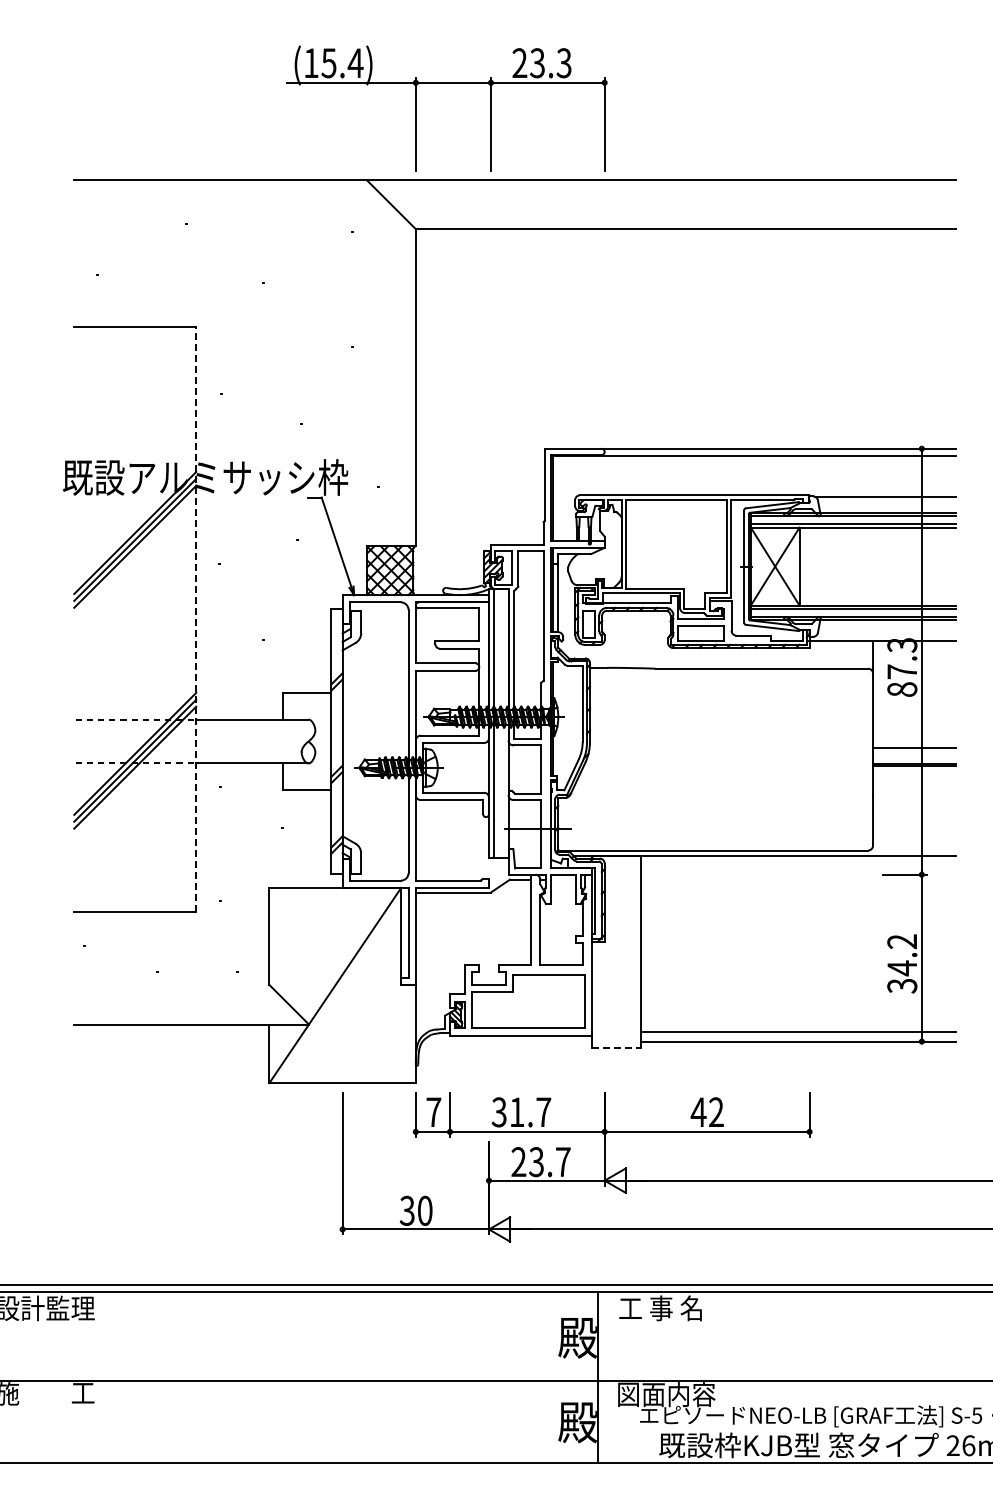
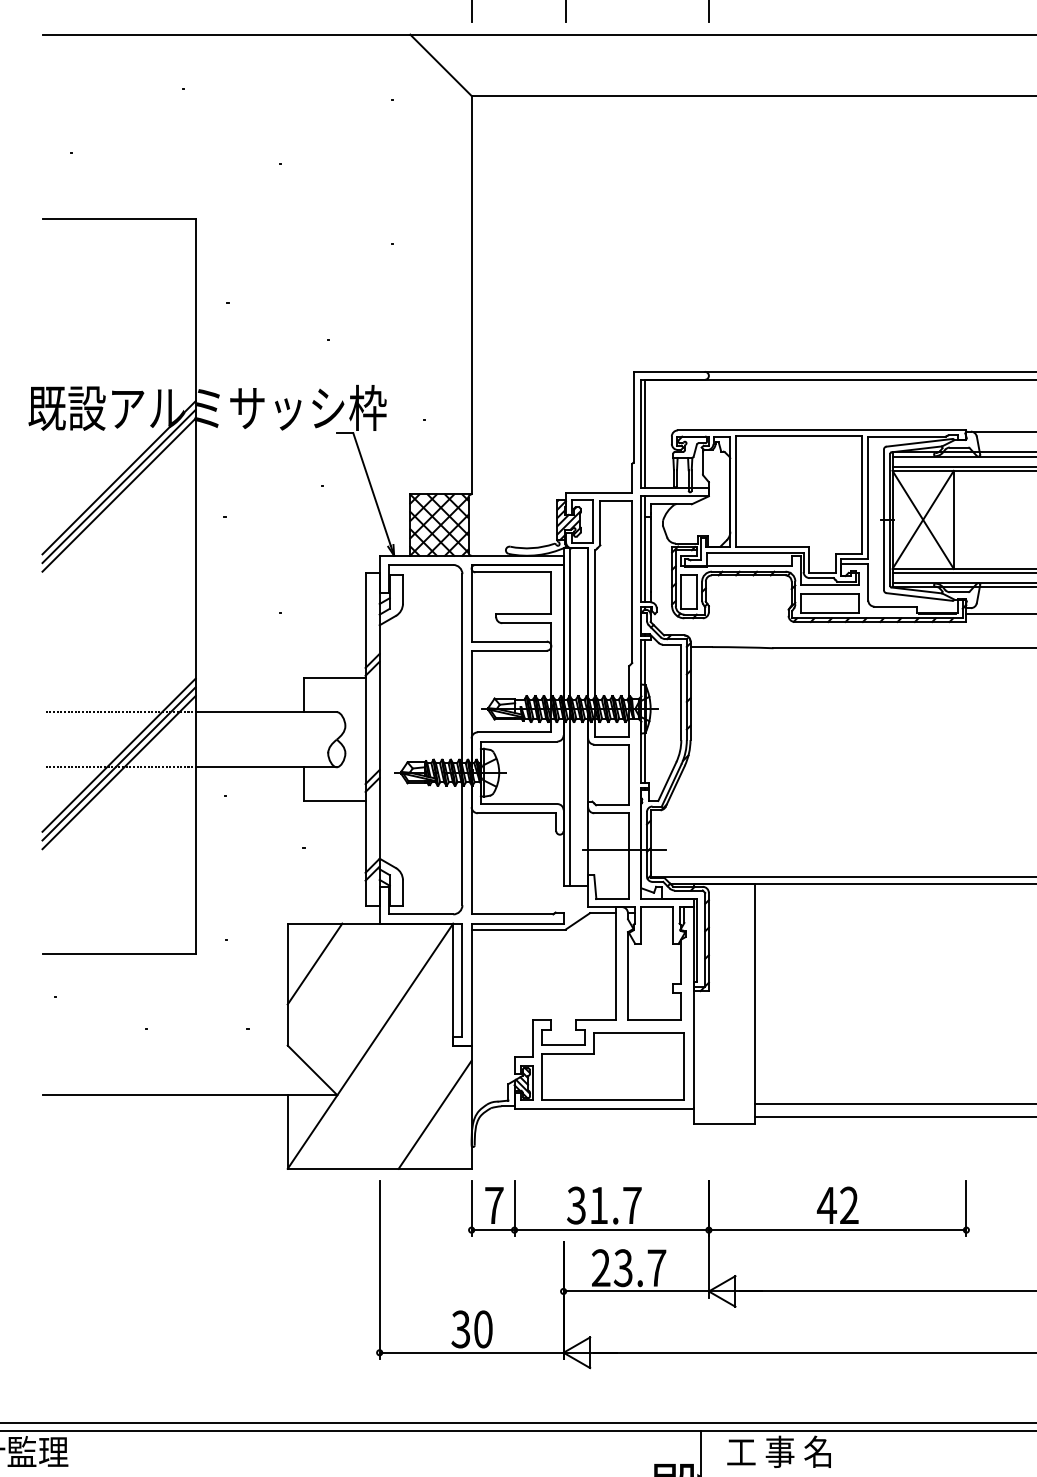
line: (196, 619) -> (196, 586), dashed -> solid
line: (290, 919) -> (314, 963), added
line: (386, 1040) -> (434, 1115), added
line: (617, 1047) -> (725, 1124), dashed -> solid

